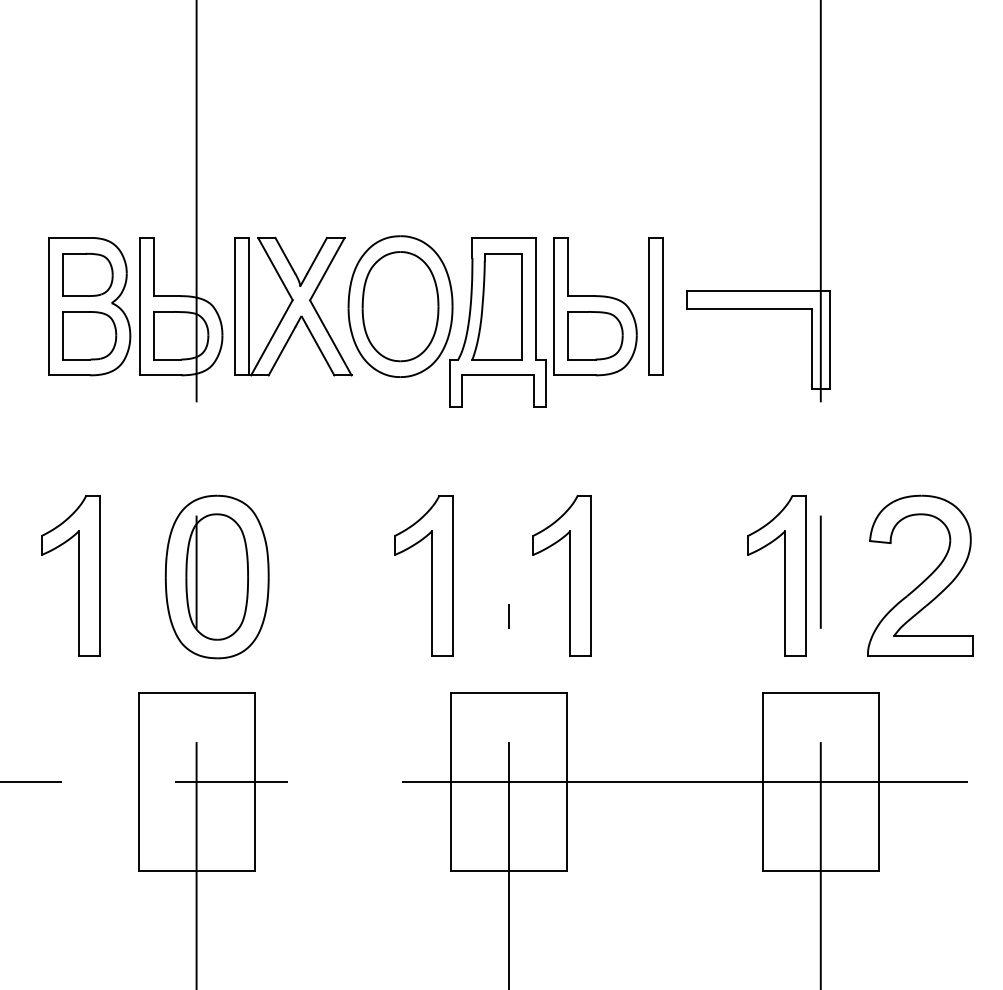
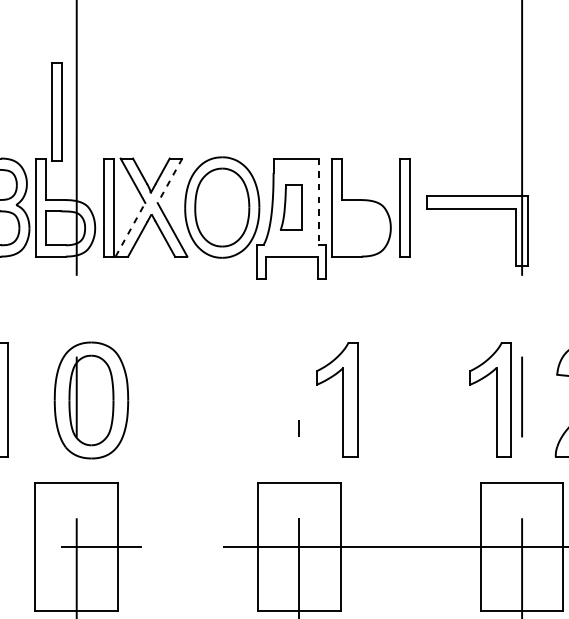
part: (168, 172) -> (56, 111), added
line: (327, 269) -> (170, 181), solid -> dashed
line: (535, 298) -> (318, 201), solid -> dashed
part: (496, 306) -> (290, 207), size x0.6
part: (595, 335) -> (361, 228), removed
line: (271, 337) -> (130, 229), solid -> dashed
part: (431, 575) -> (244, 399), removed

